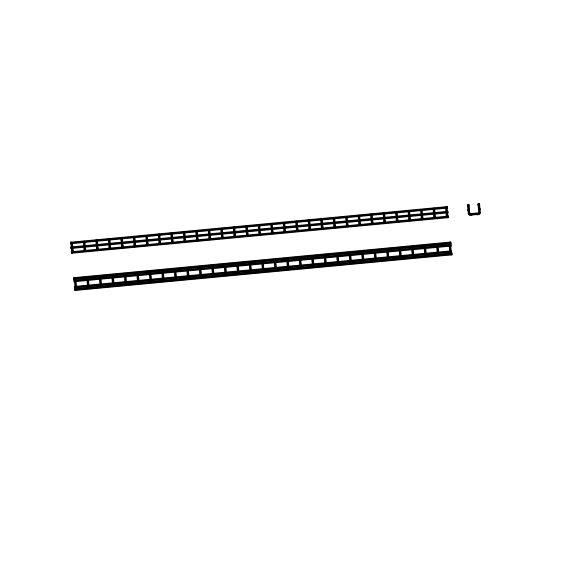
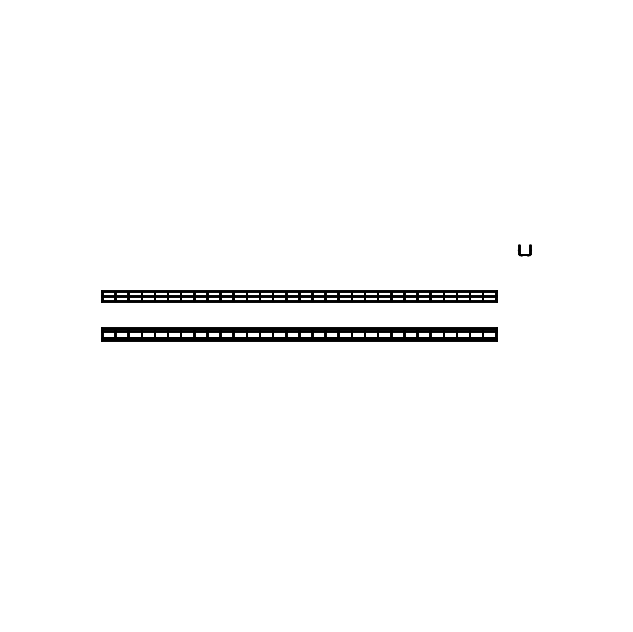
part: (473, 209) -> (524, 250), moved

